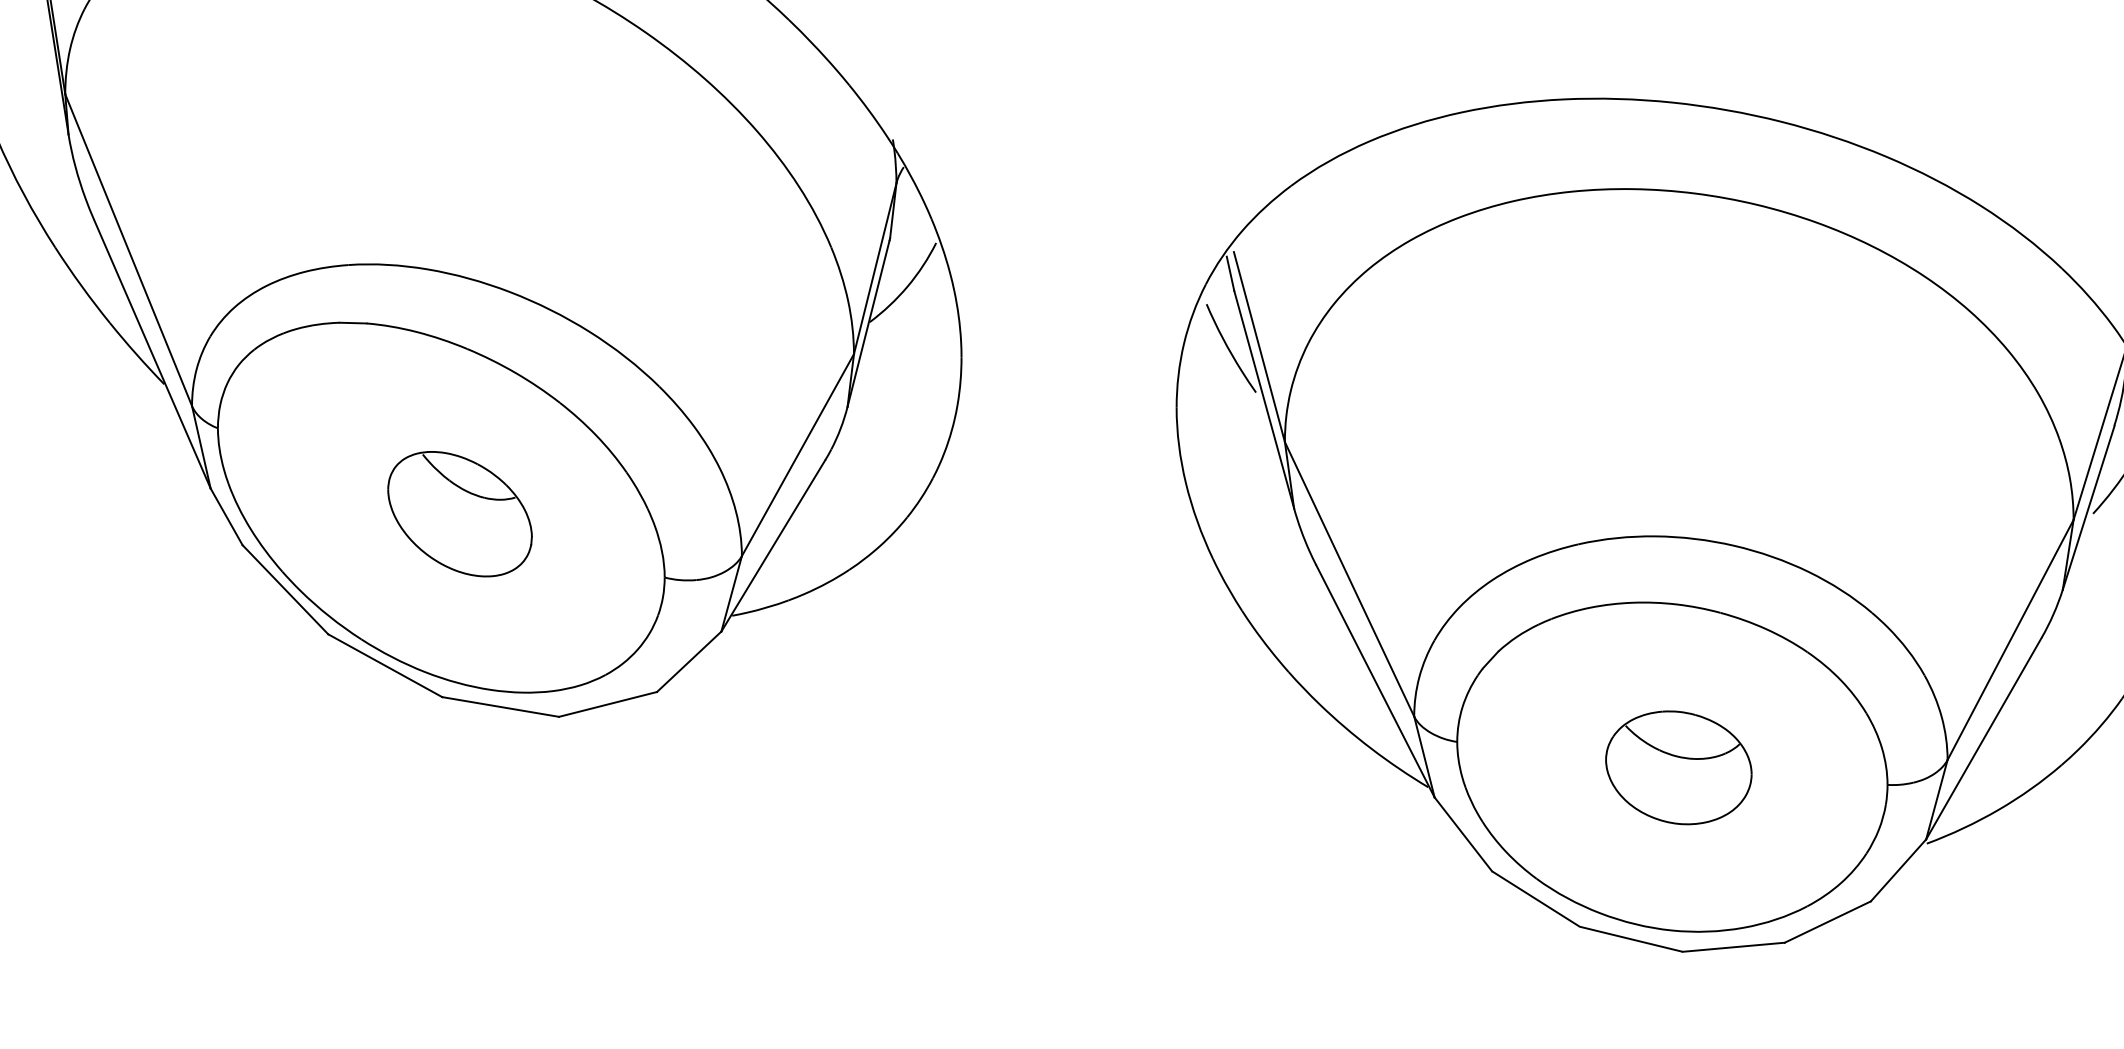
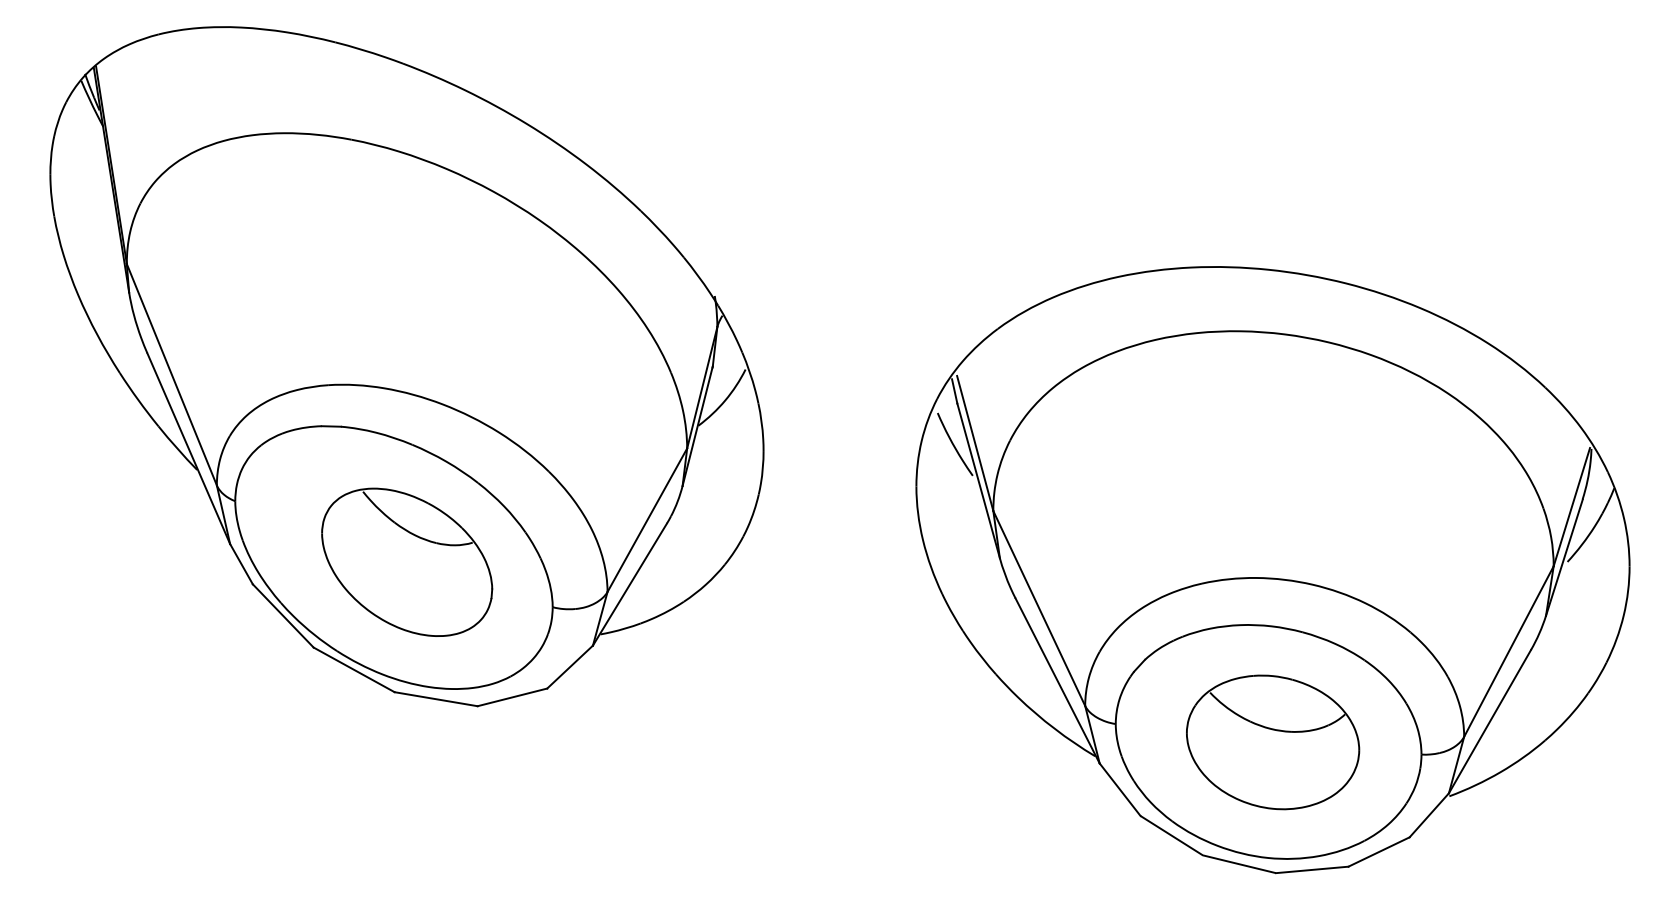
part: (460, 513) -> (407, 561), size x1.67
part: (1679, 767) -> (1273, 742), size x1.67

